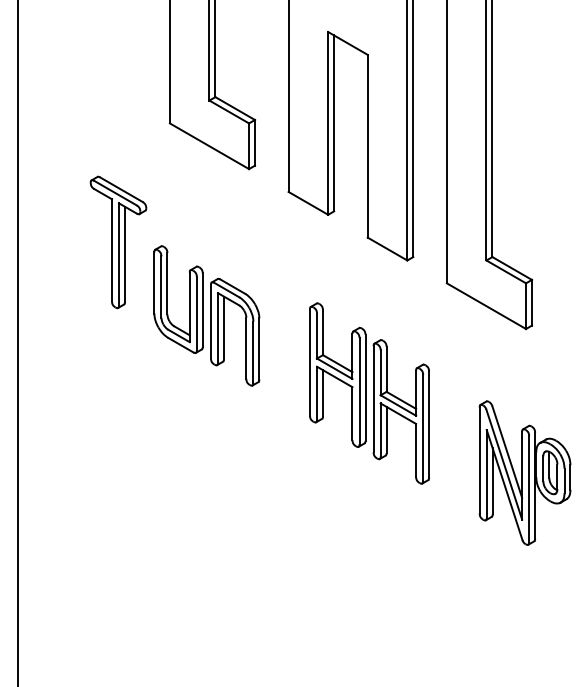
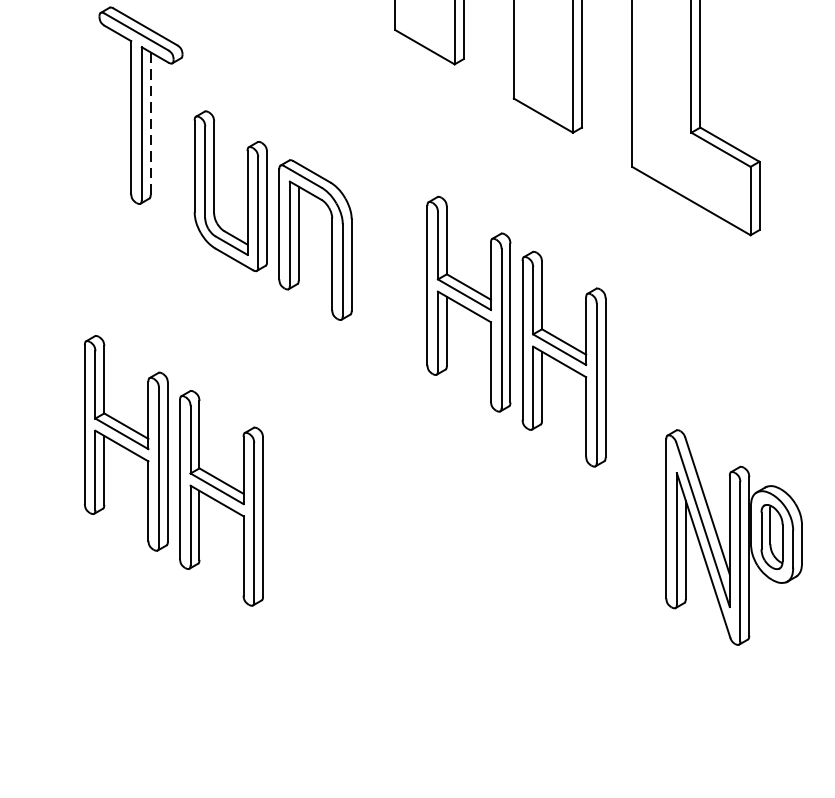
line: (124, 254) -> (149, 123), solid -> dashed
part: (524, 472) -> (733, 536), moved
part: (140, 486) -> (173, 470), added

